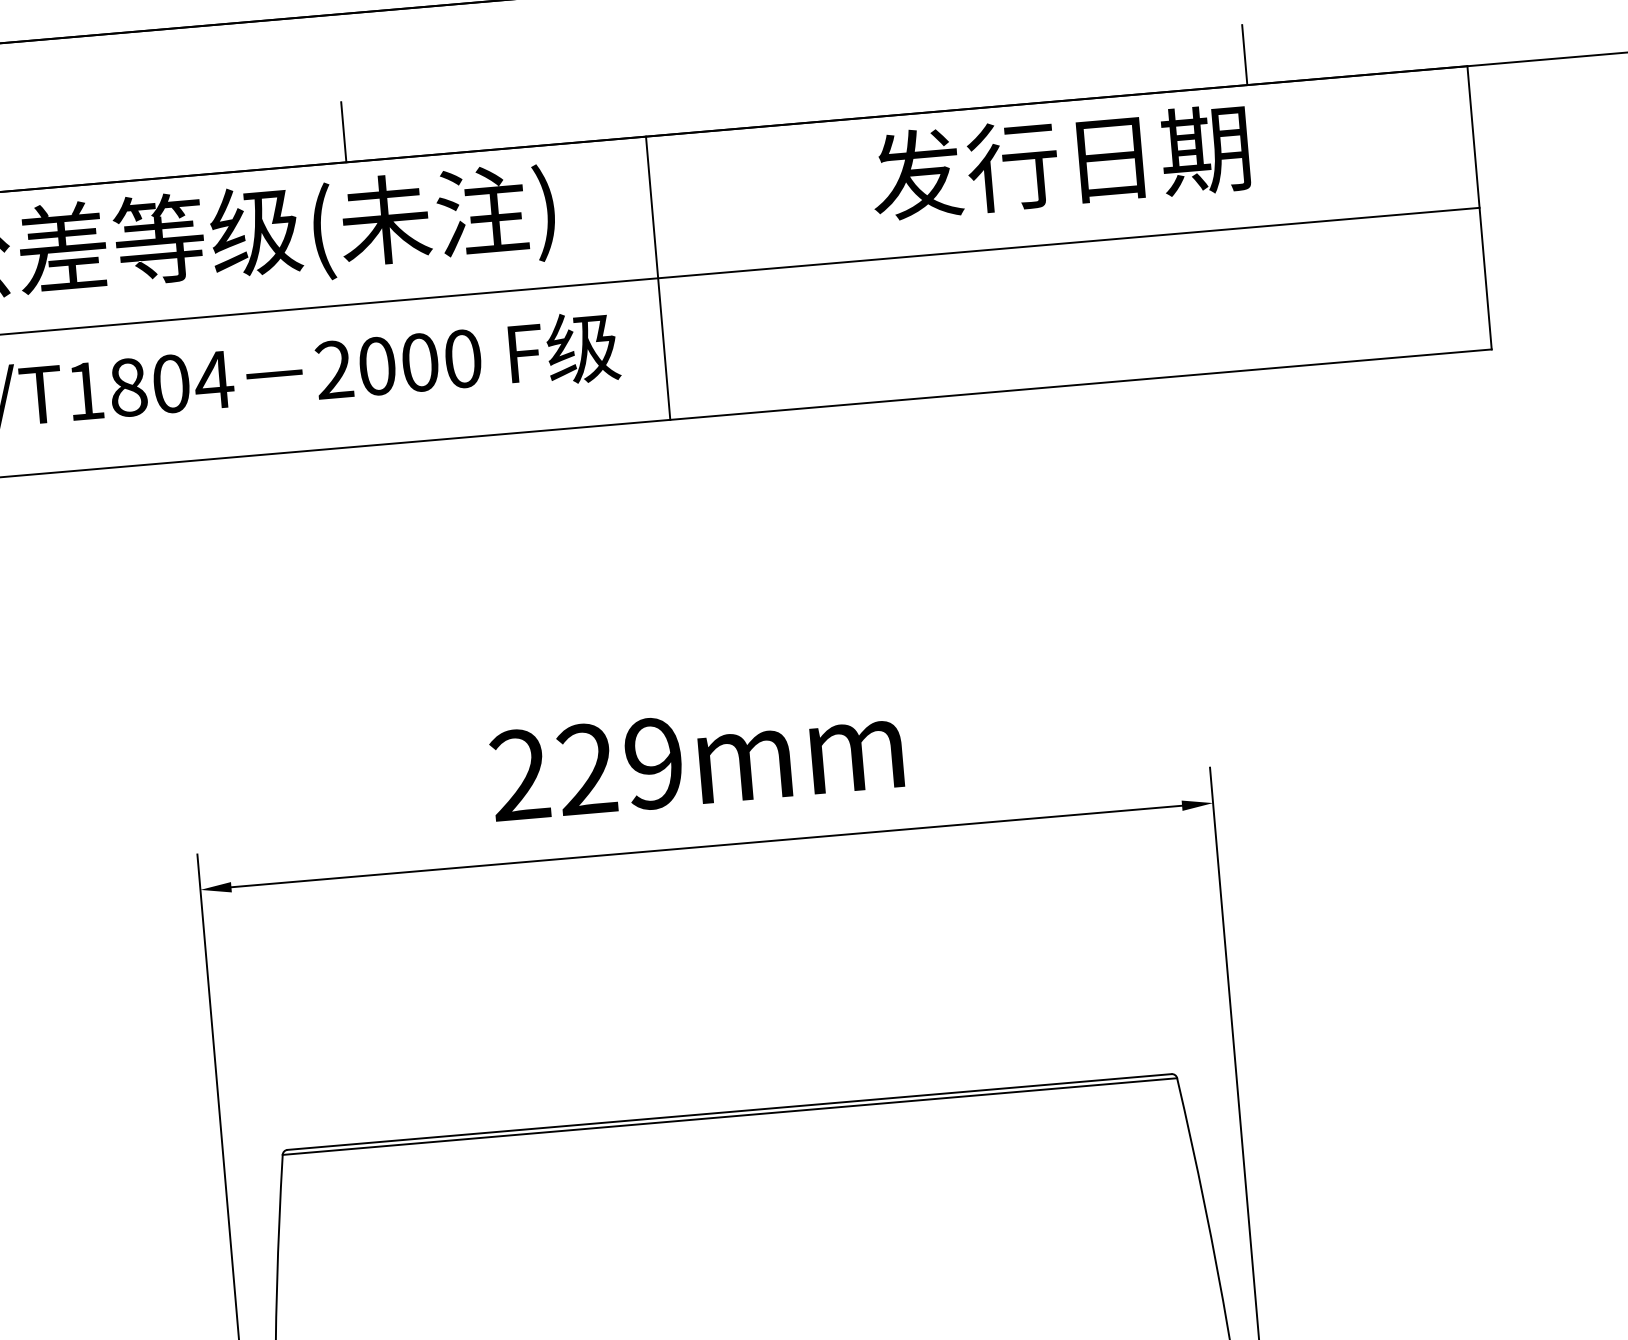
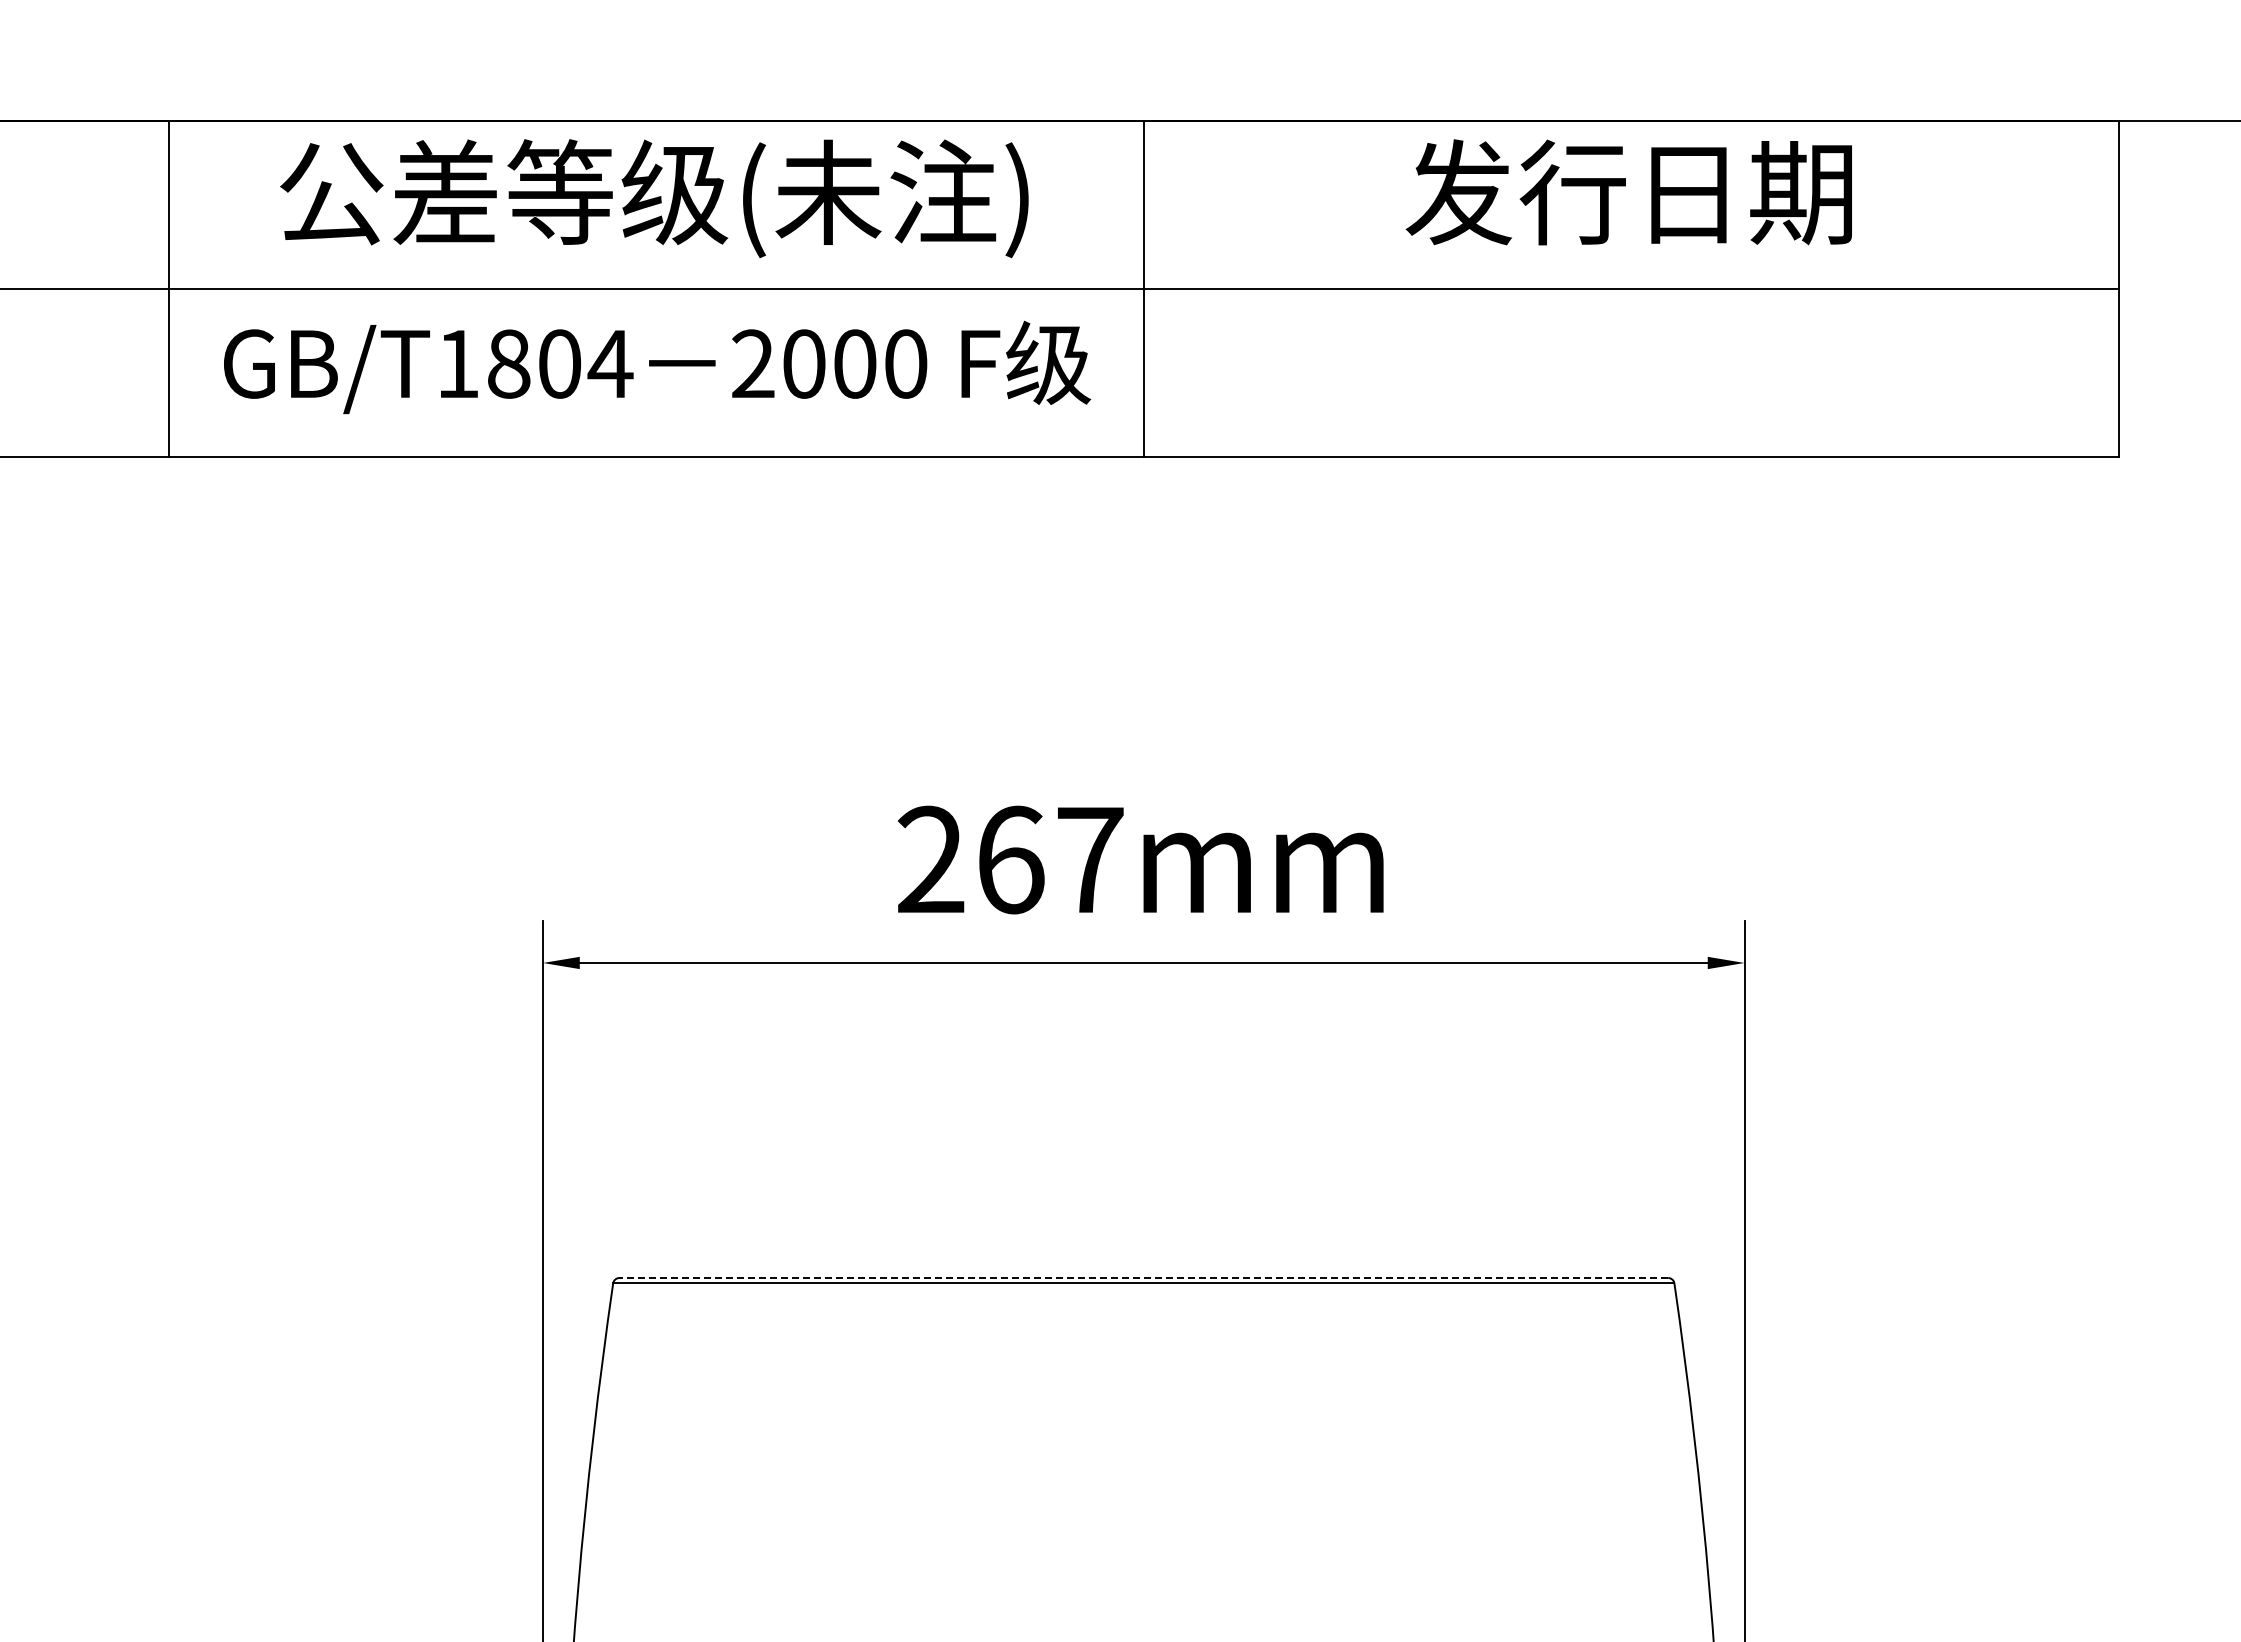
line: (1244, 54) -> (1857, 84), removed
line: (343, 131) -> (788, 84), removed
text: (620, 766) -> (1050, 859), 229mm -> 267mm
line: (729, 1112) -> (1143, 1278), solid -> dashed

